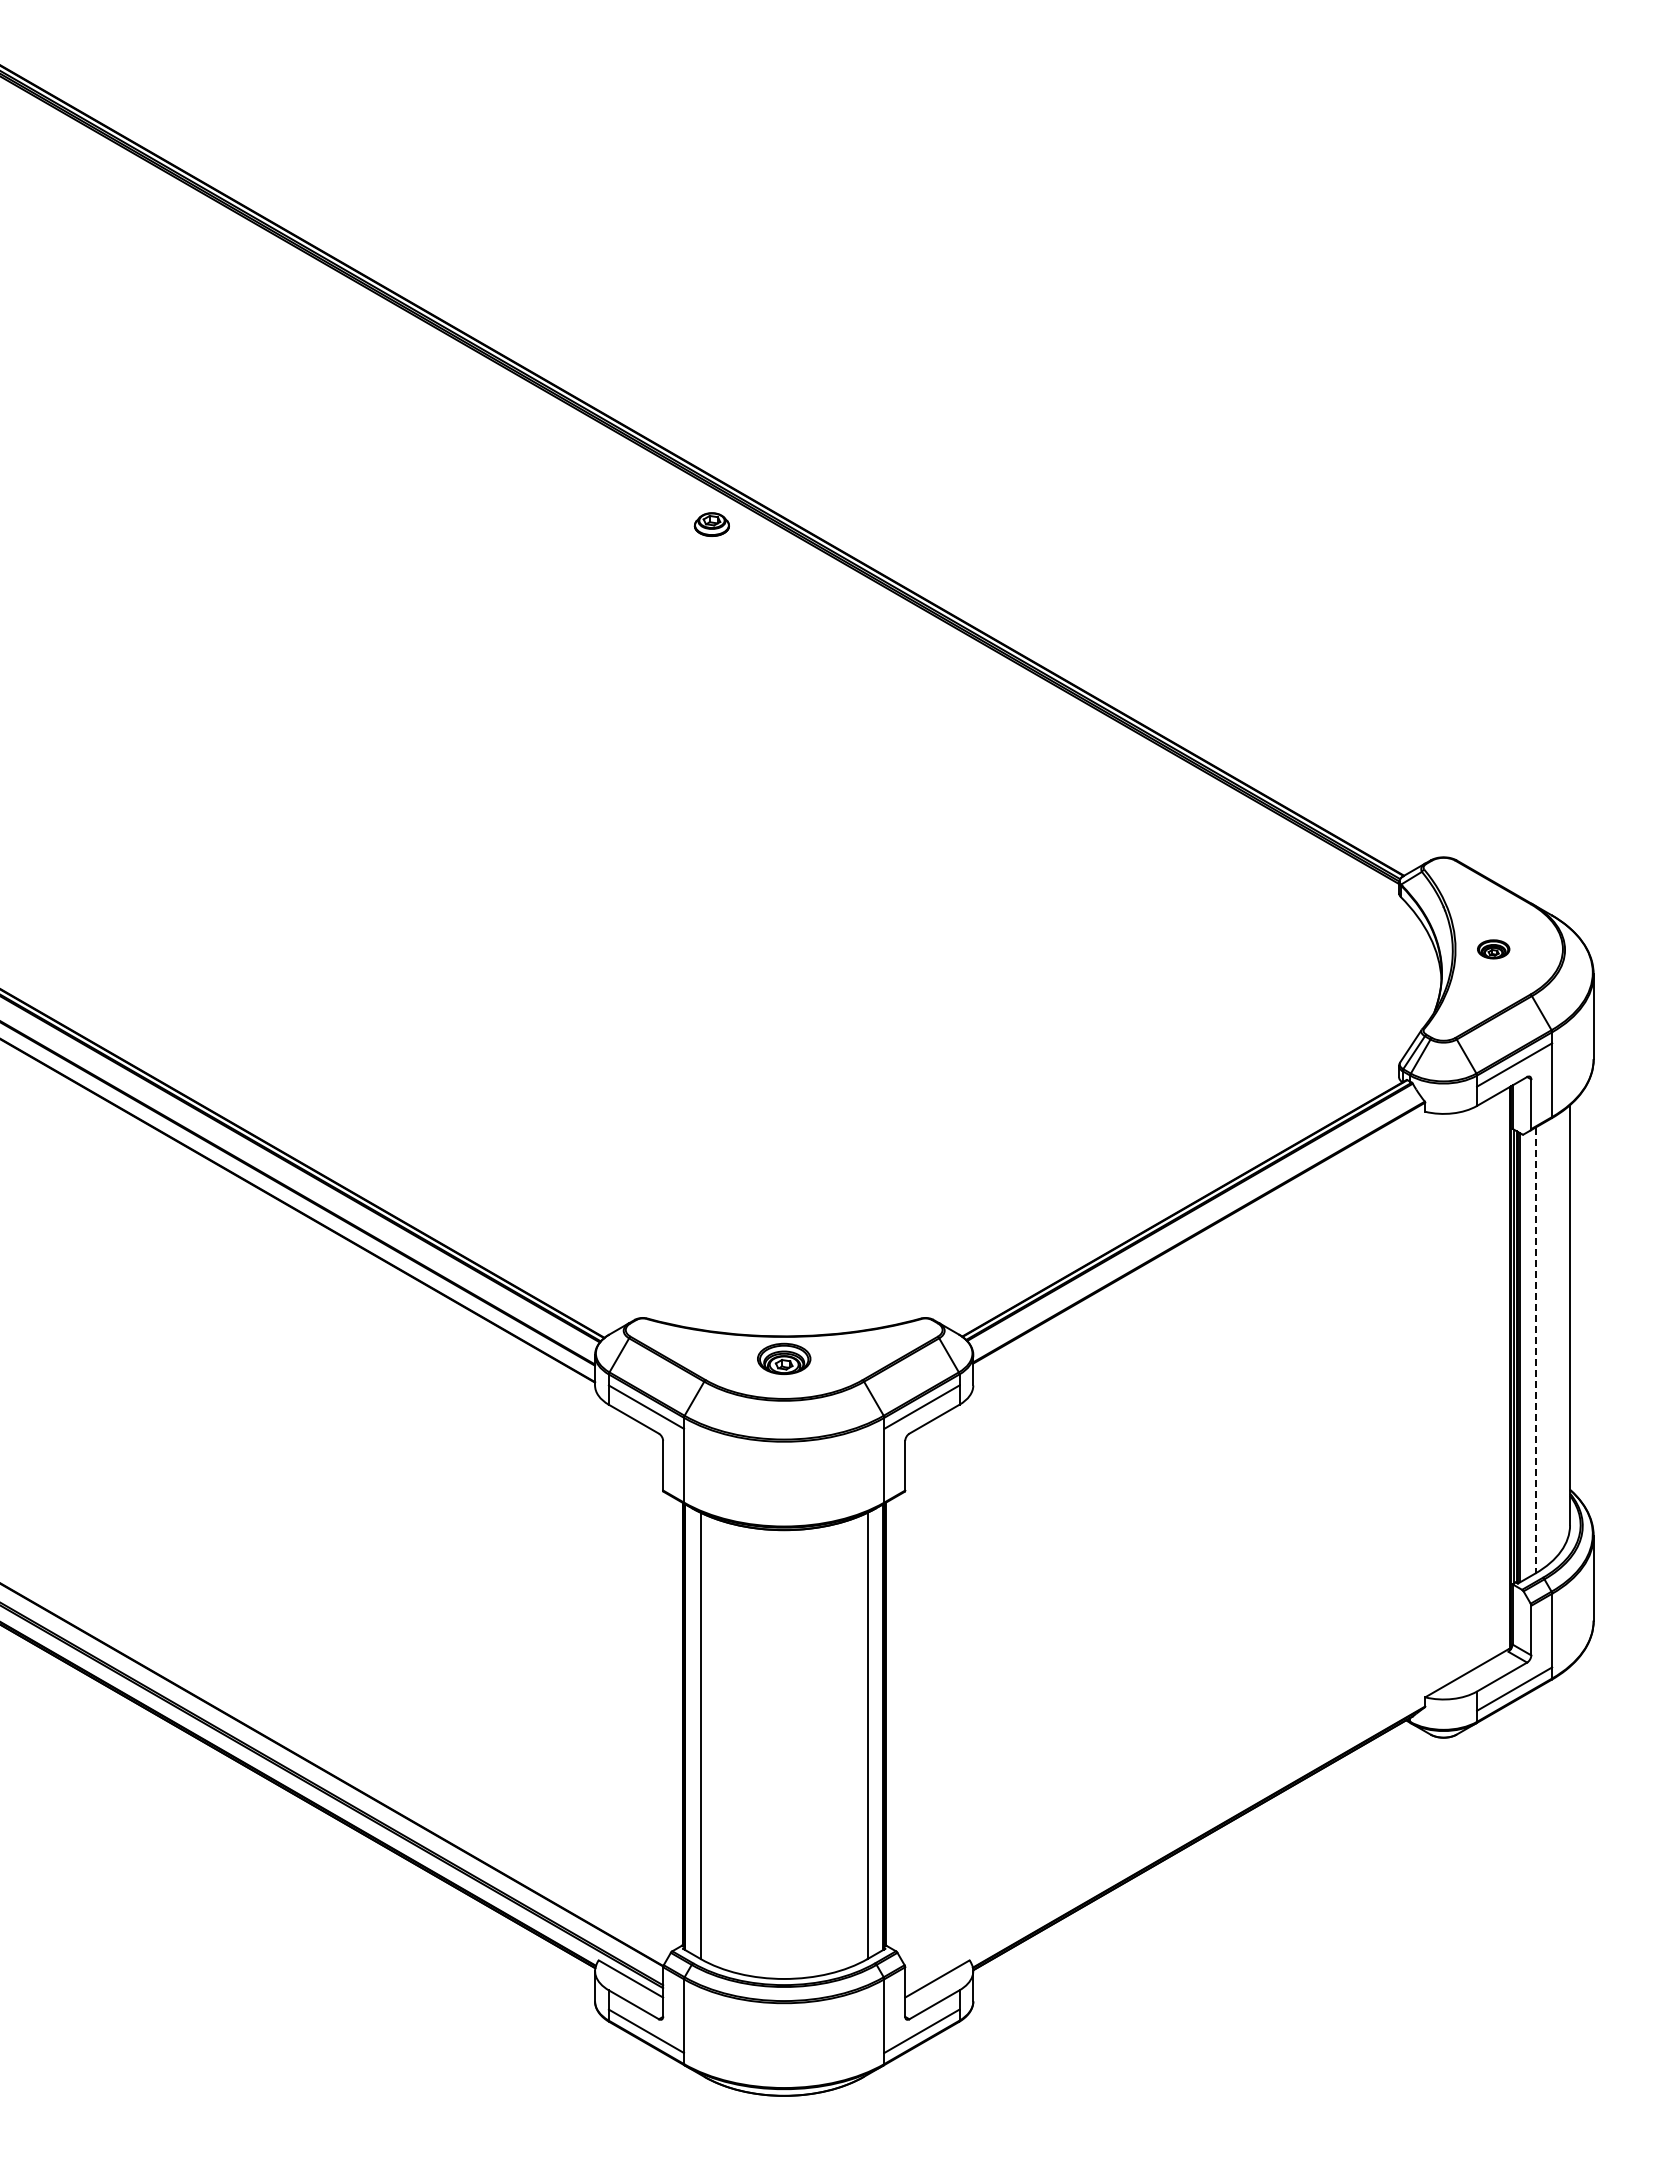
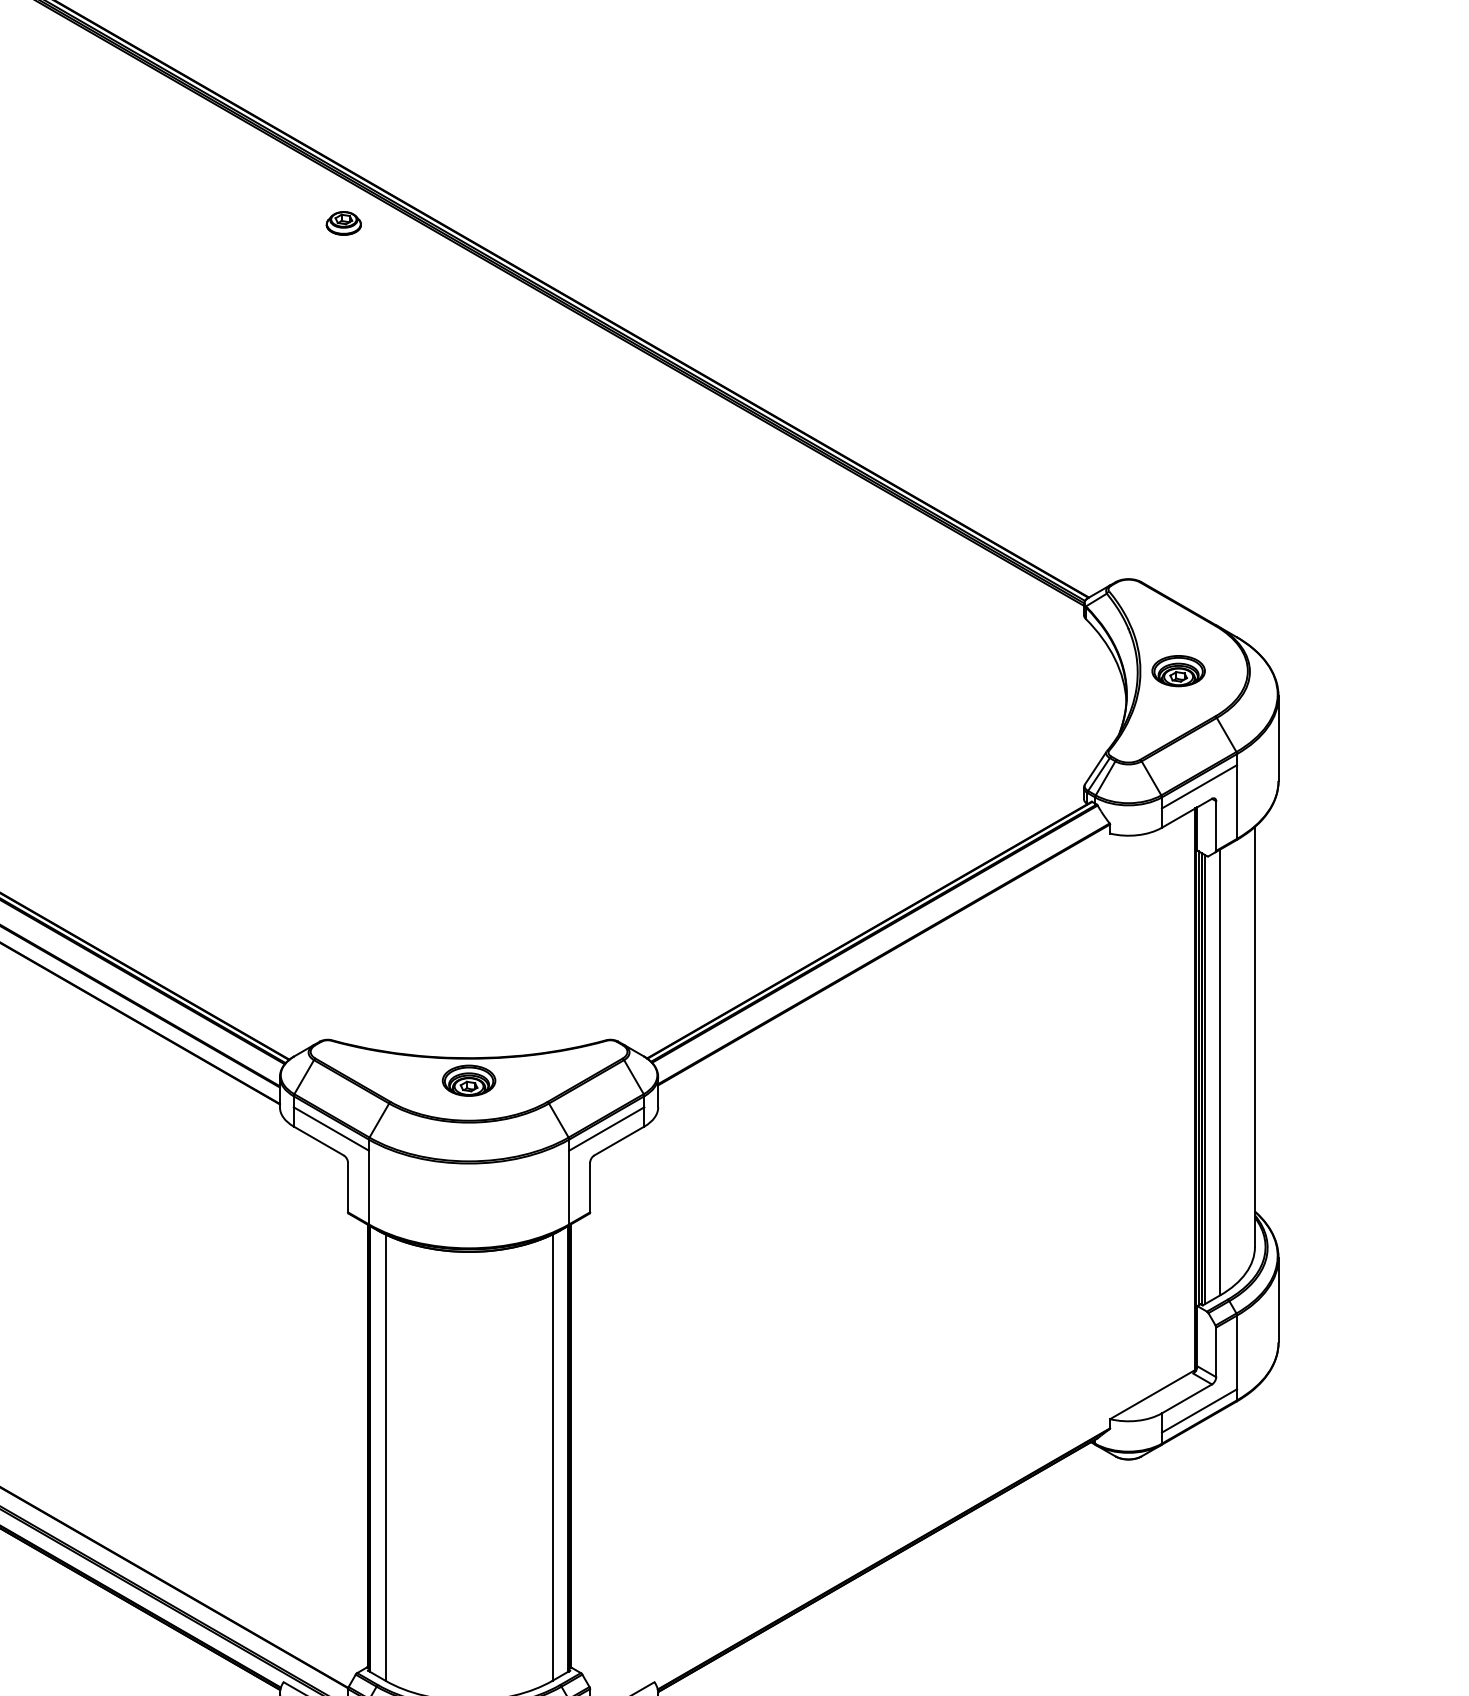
part: (711, 524) -> (343, 223), moved
part: (1493, 949) -> (1178, 671), size x1.67
line: (1535, 1350) -> (1220, 1072), dashed -> solid

